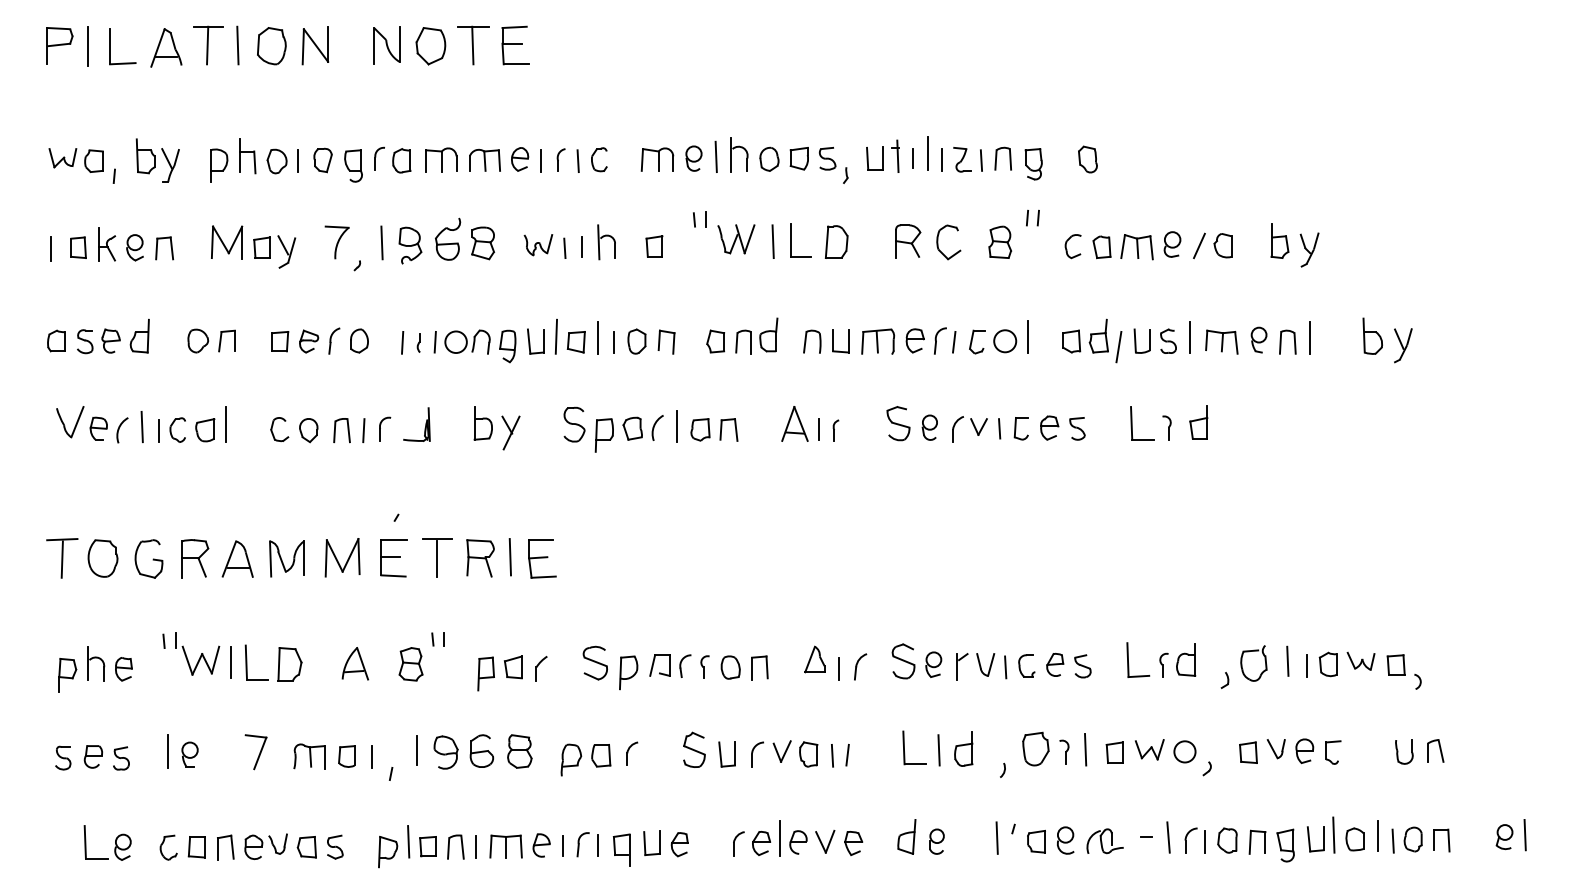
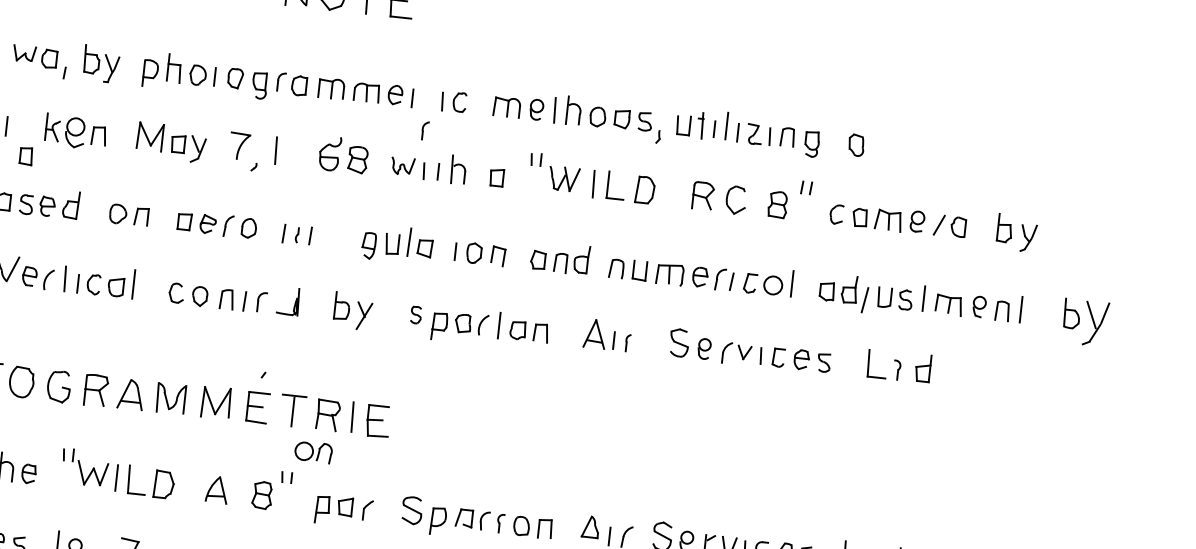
part: (560, 159) -> (424, 130), moved
part: (410, 245) -> (298, 155), removed
part: (78, 247) -> (26, 156), moved
part: (134, 247) -> (74, 132), size x1.4
line: (598, 337) -> (443, 246), removed
part: (467, 341) -> (313, 451), moved
part: (1403, 345) -> (1096, 324), size x1.6
part: (574, 424) -> (416, 315), size x0.6

